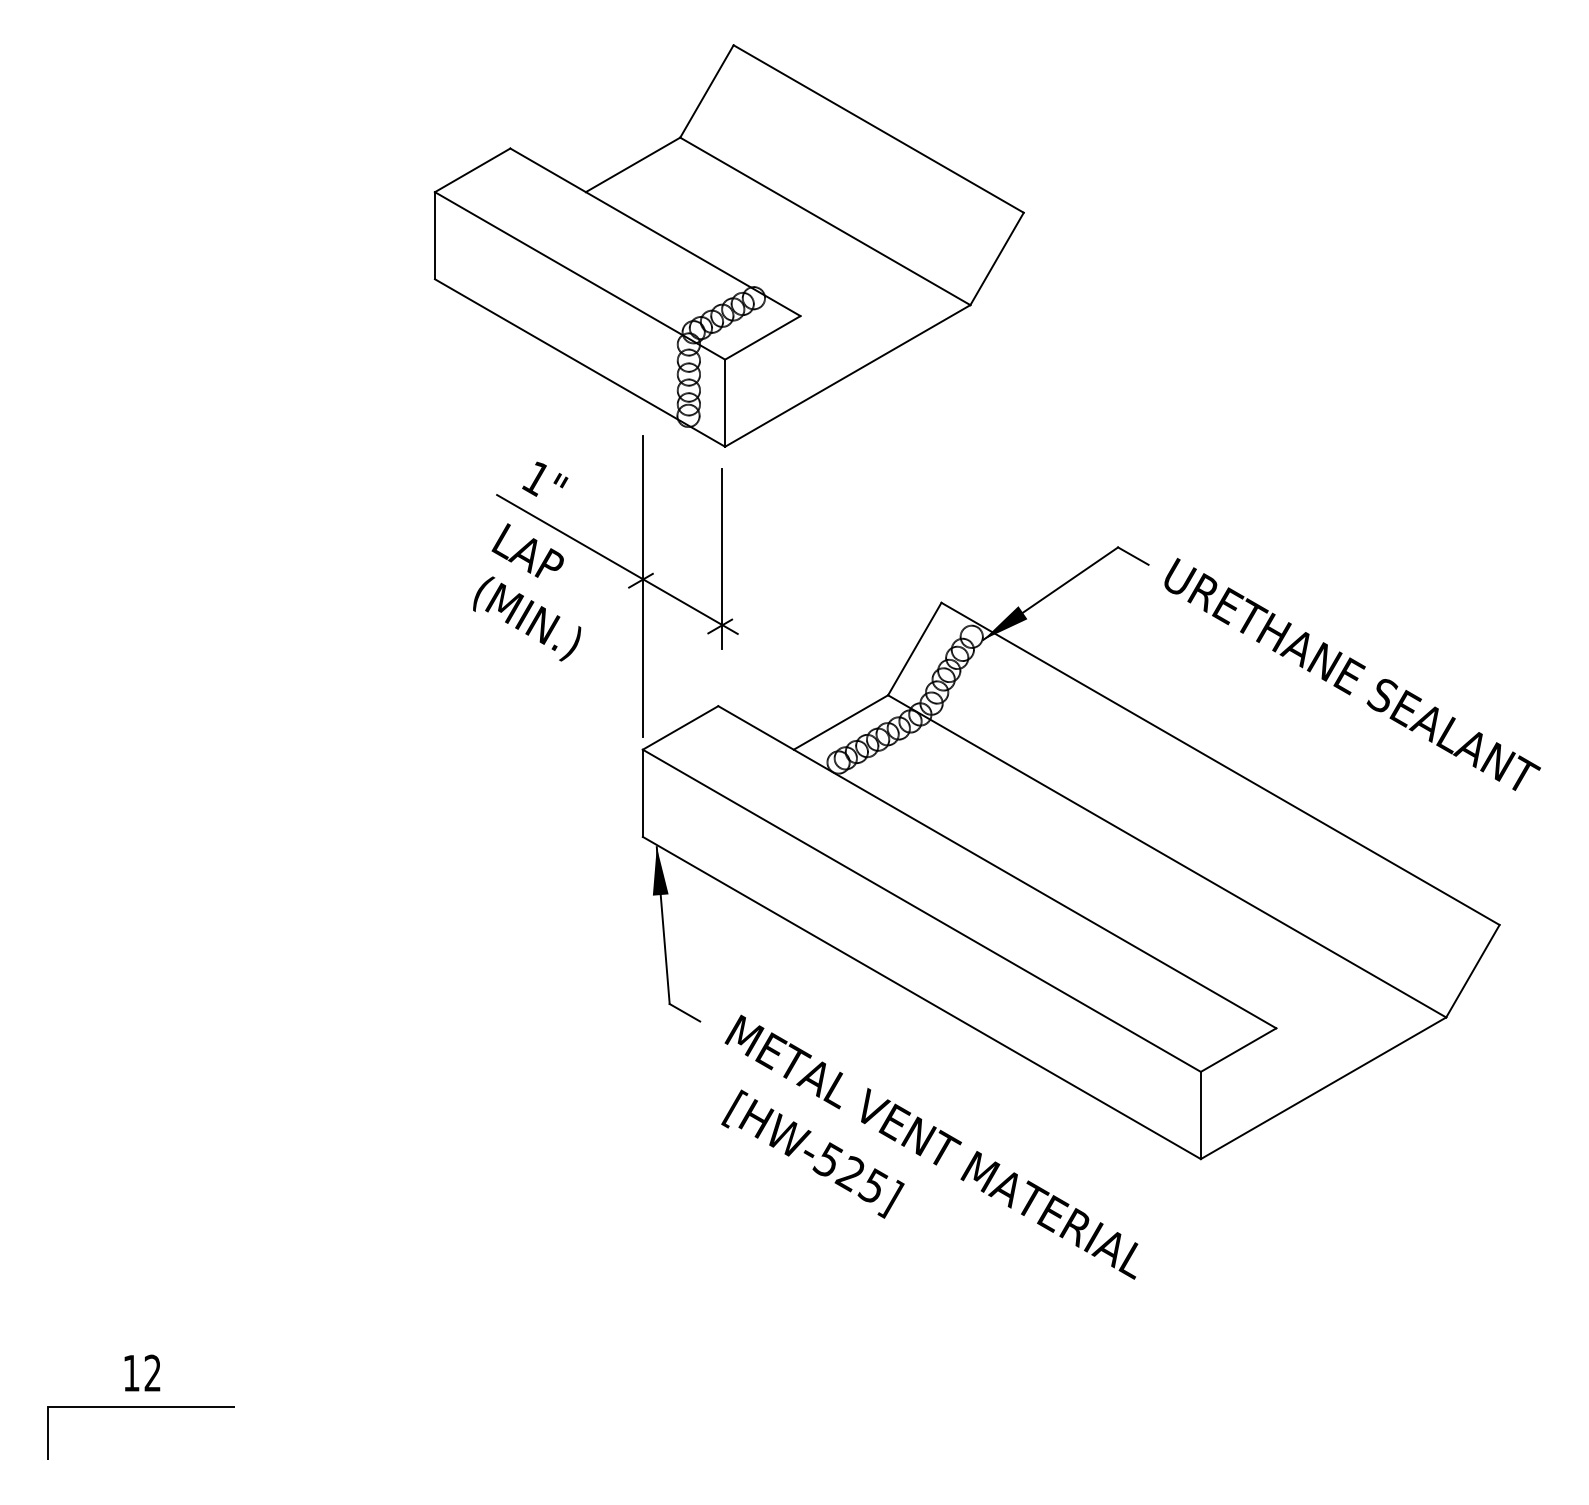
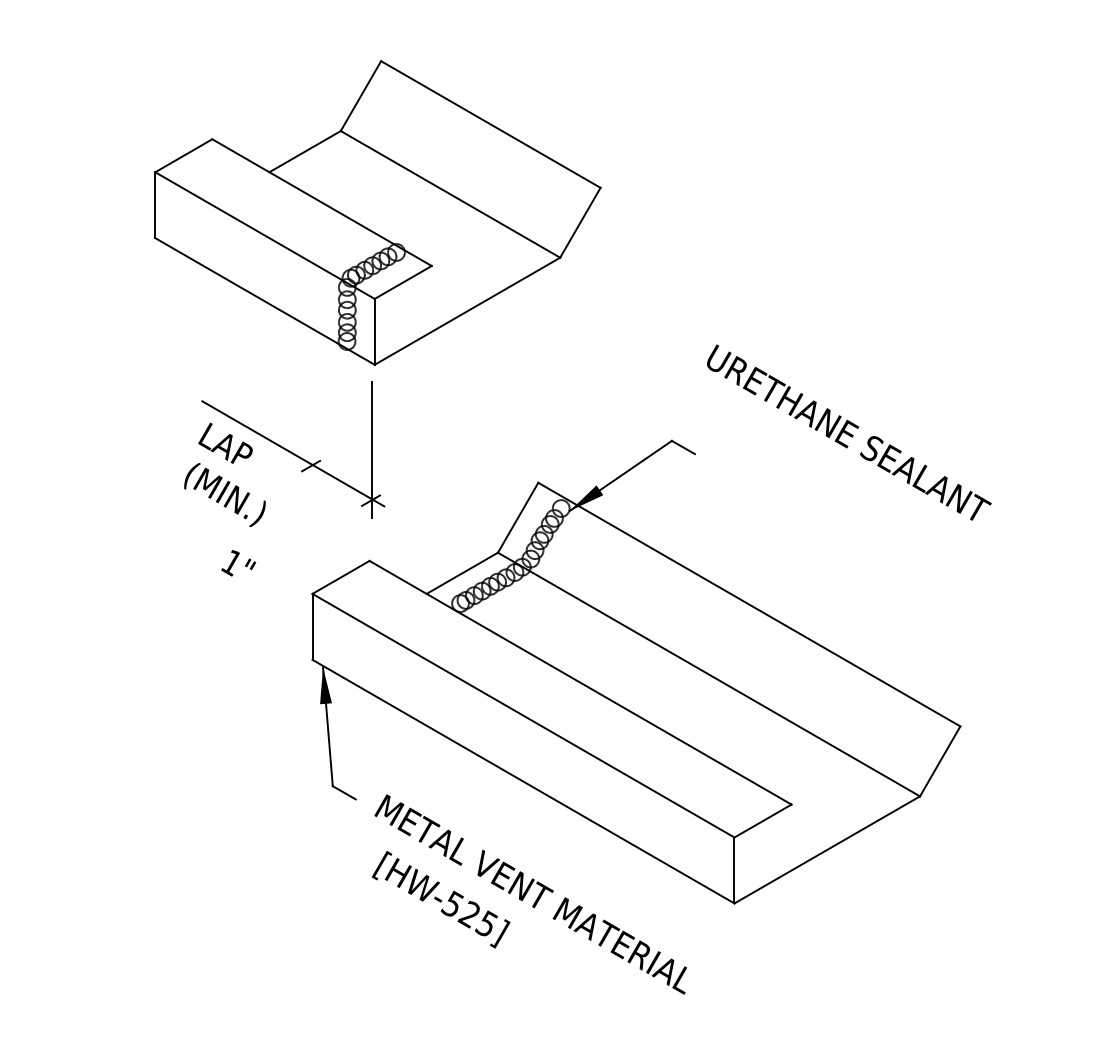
text: (545, 478) -> (238, 562), moved
line: (642, 586) -> (312, 470), removed
text: (1352, 674) -> (849, 432), moved

